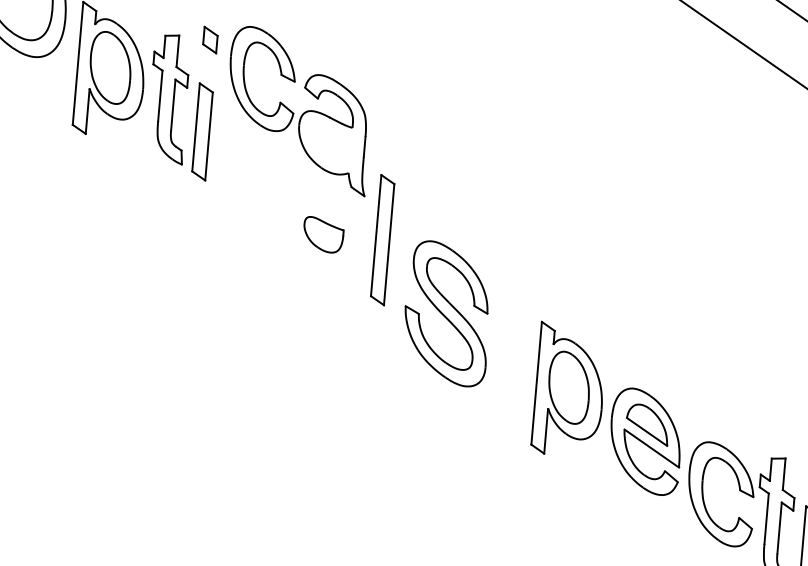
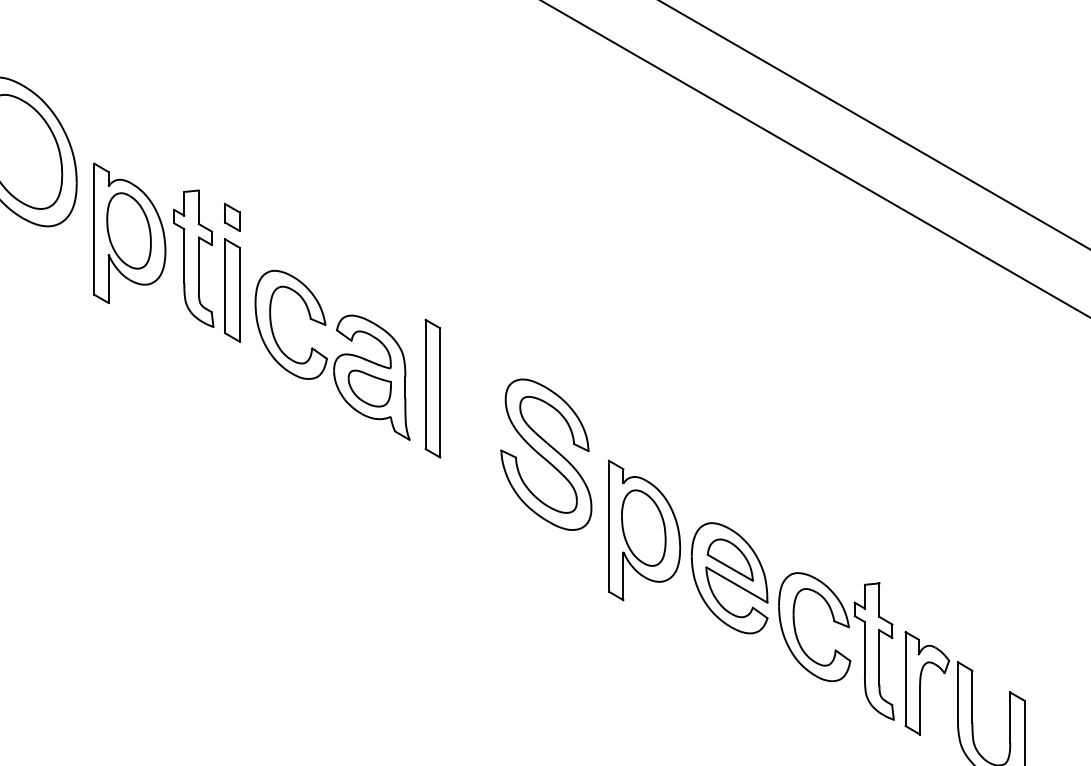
part: (210, 40) -> (232, 217), moved
part: (299, 110) -> (332, 354), moved
part: (447, 313) -> (546, 454), moved

